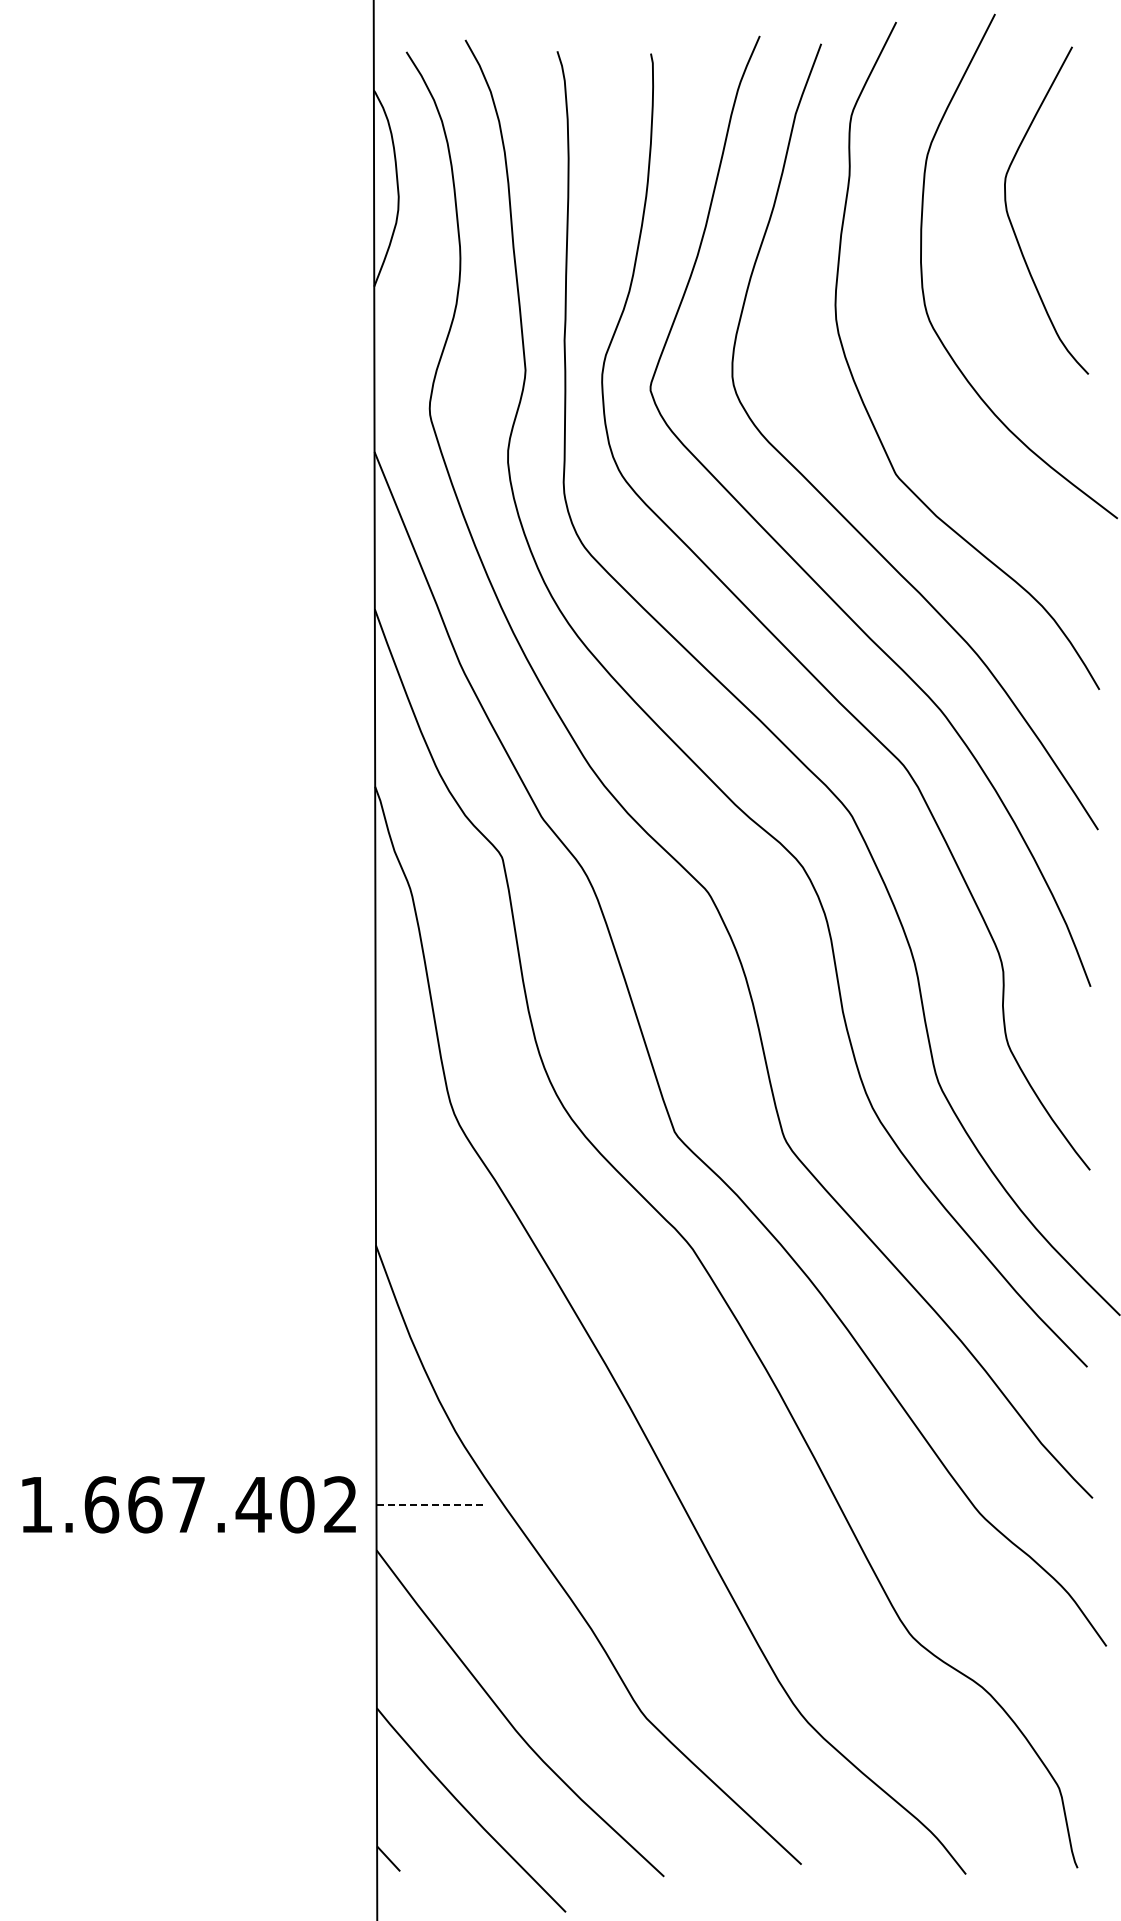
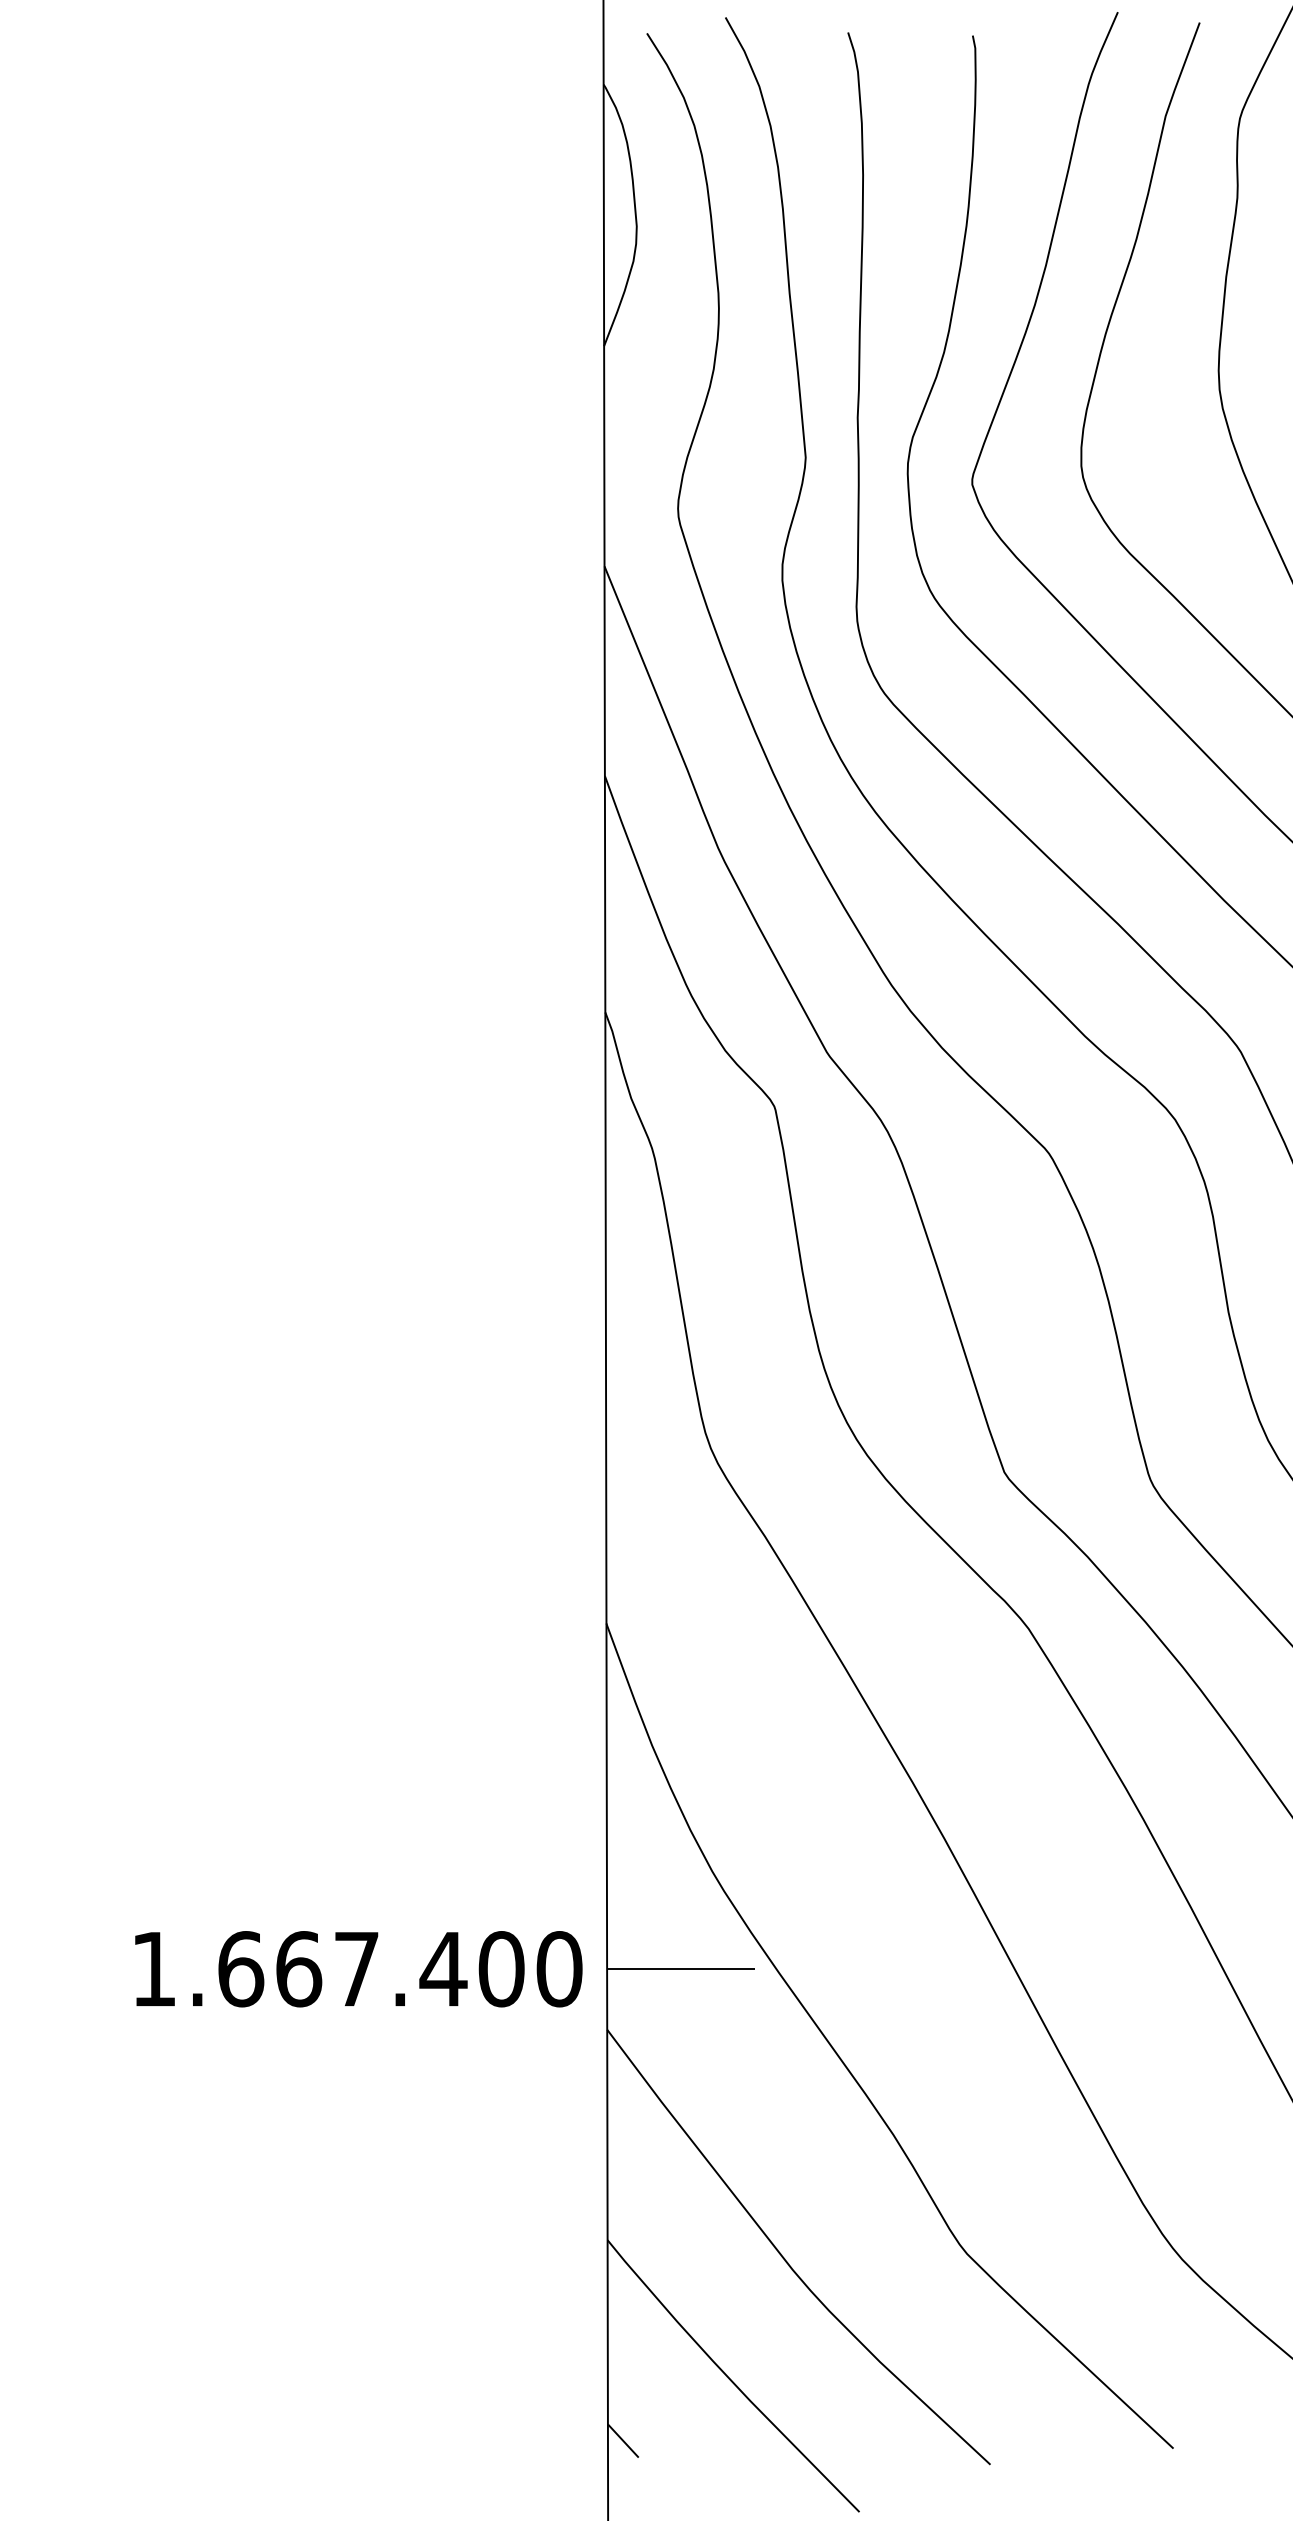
text: (340, 1504) -> (559, 1968), 1.667.402 -> 1.667.400
line: (432, 1504) -> (681, 1968), dashed -> solid

